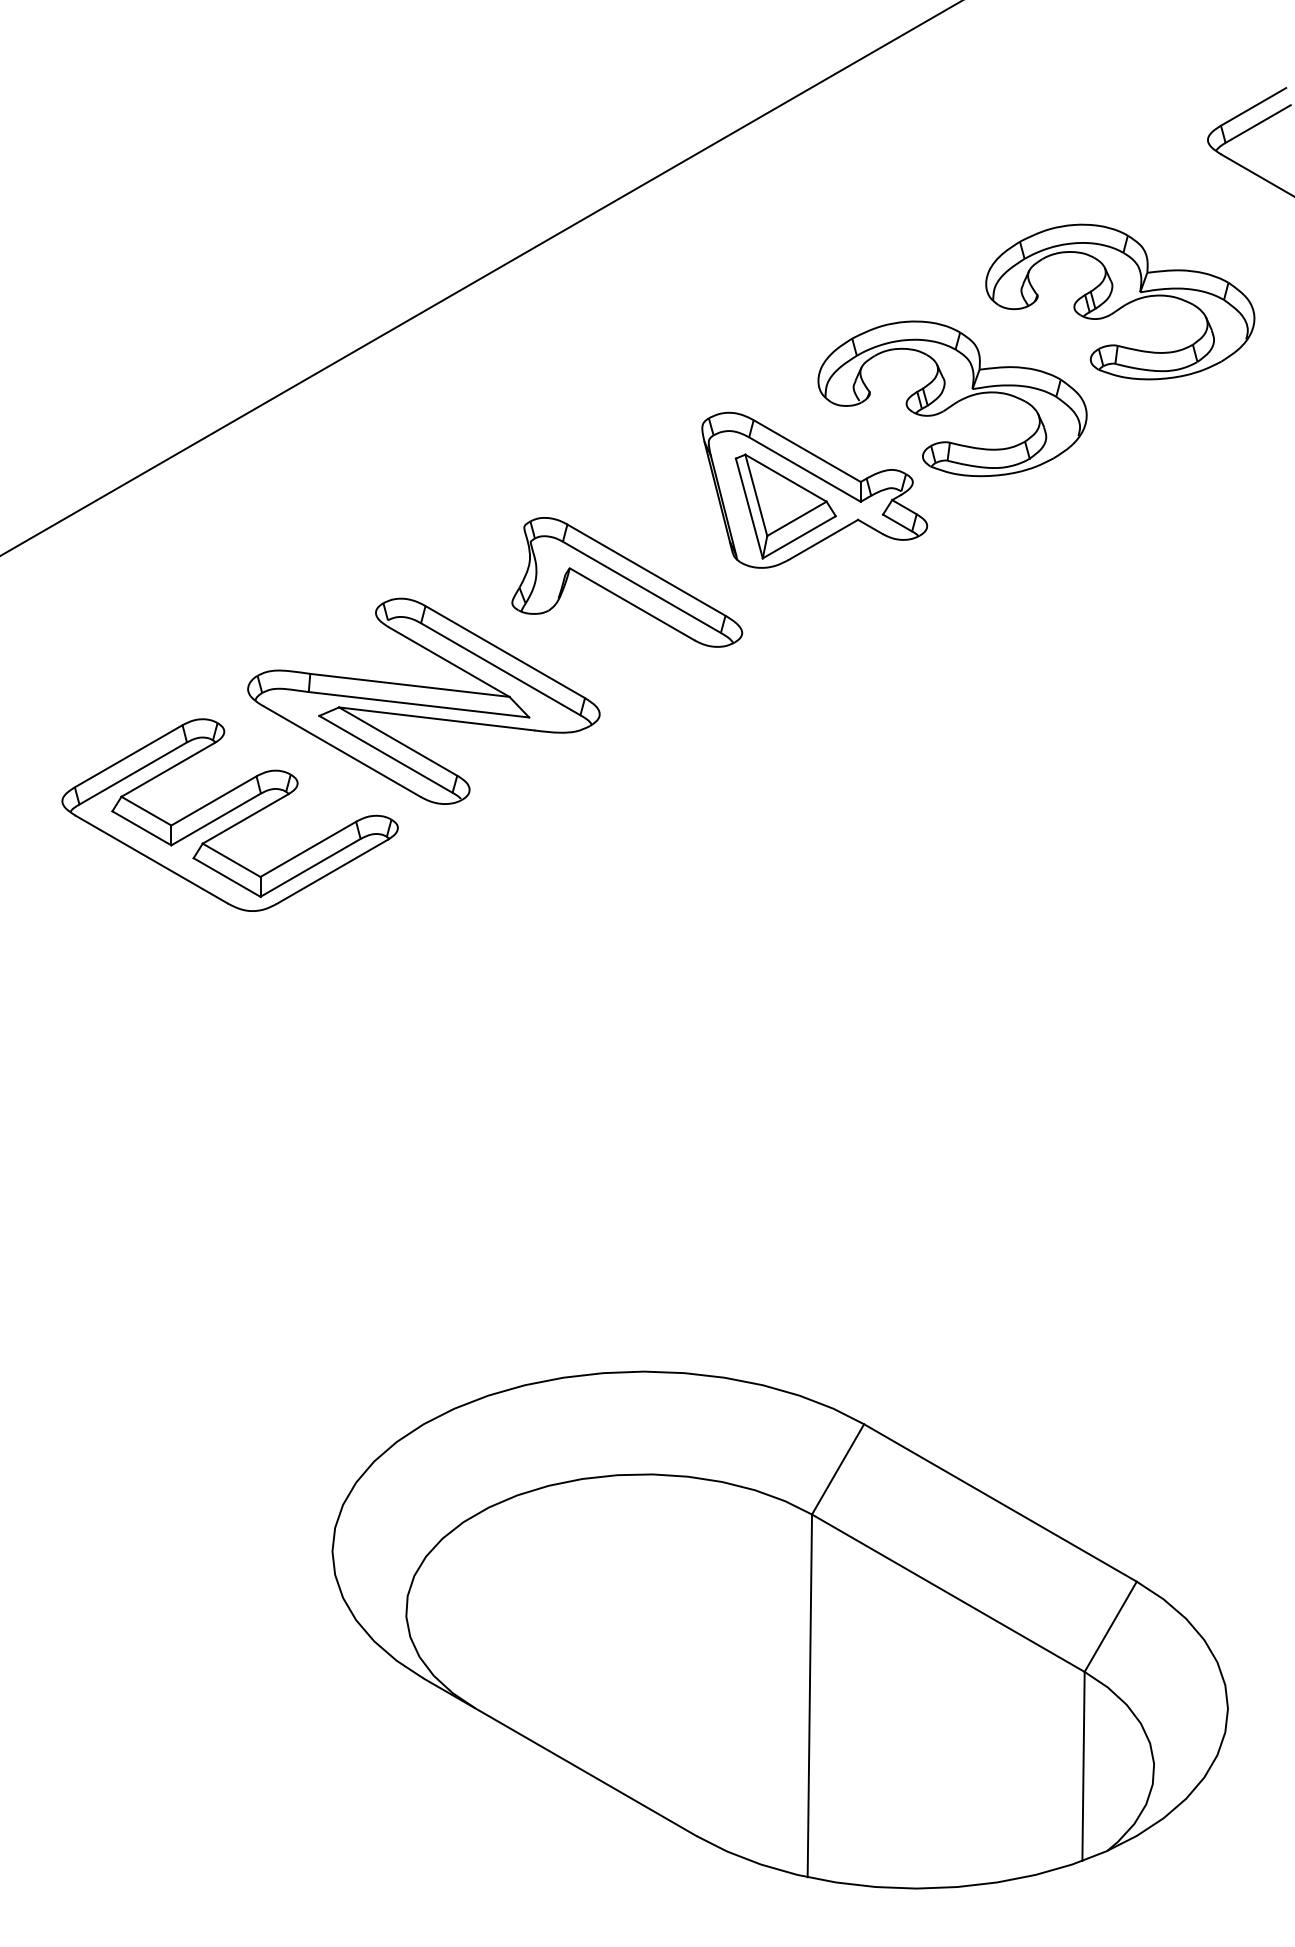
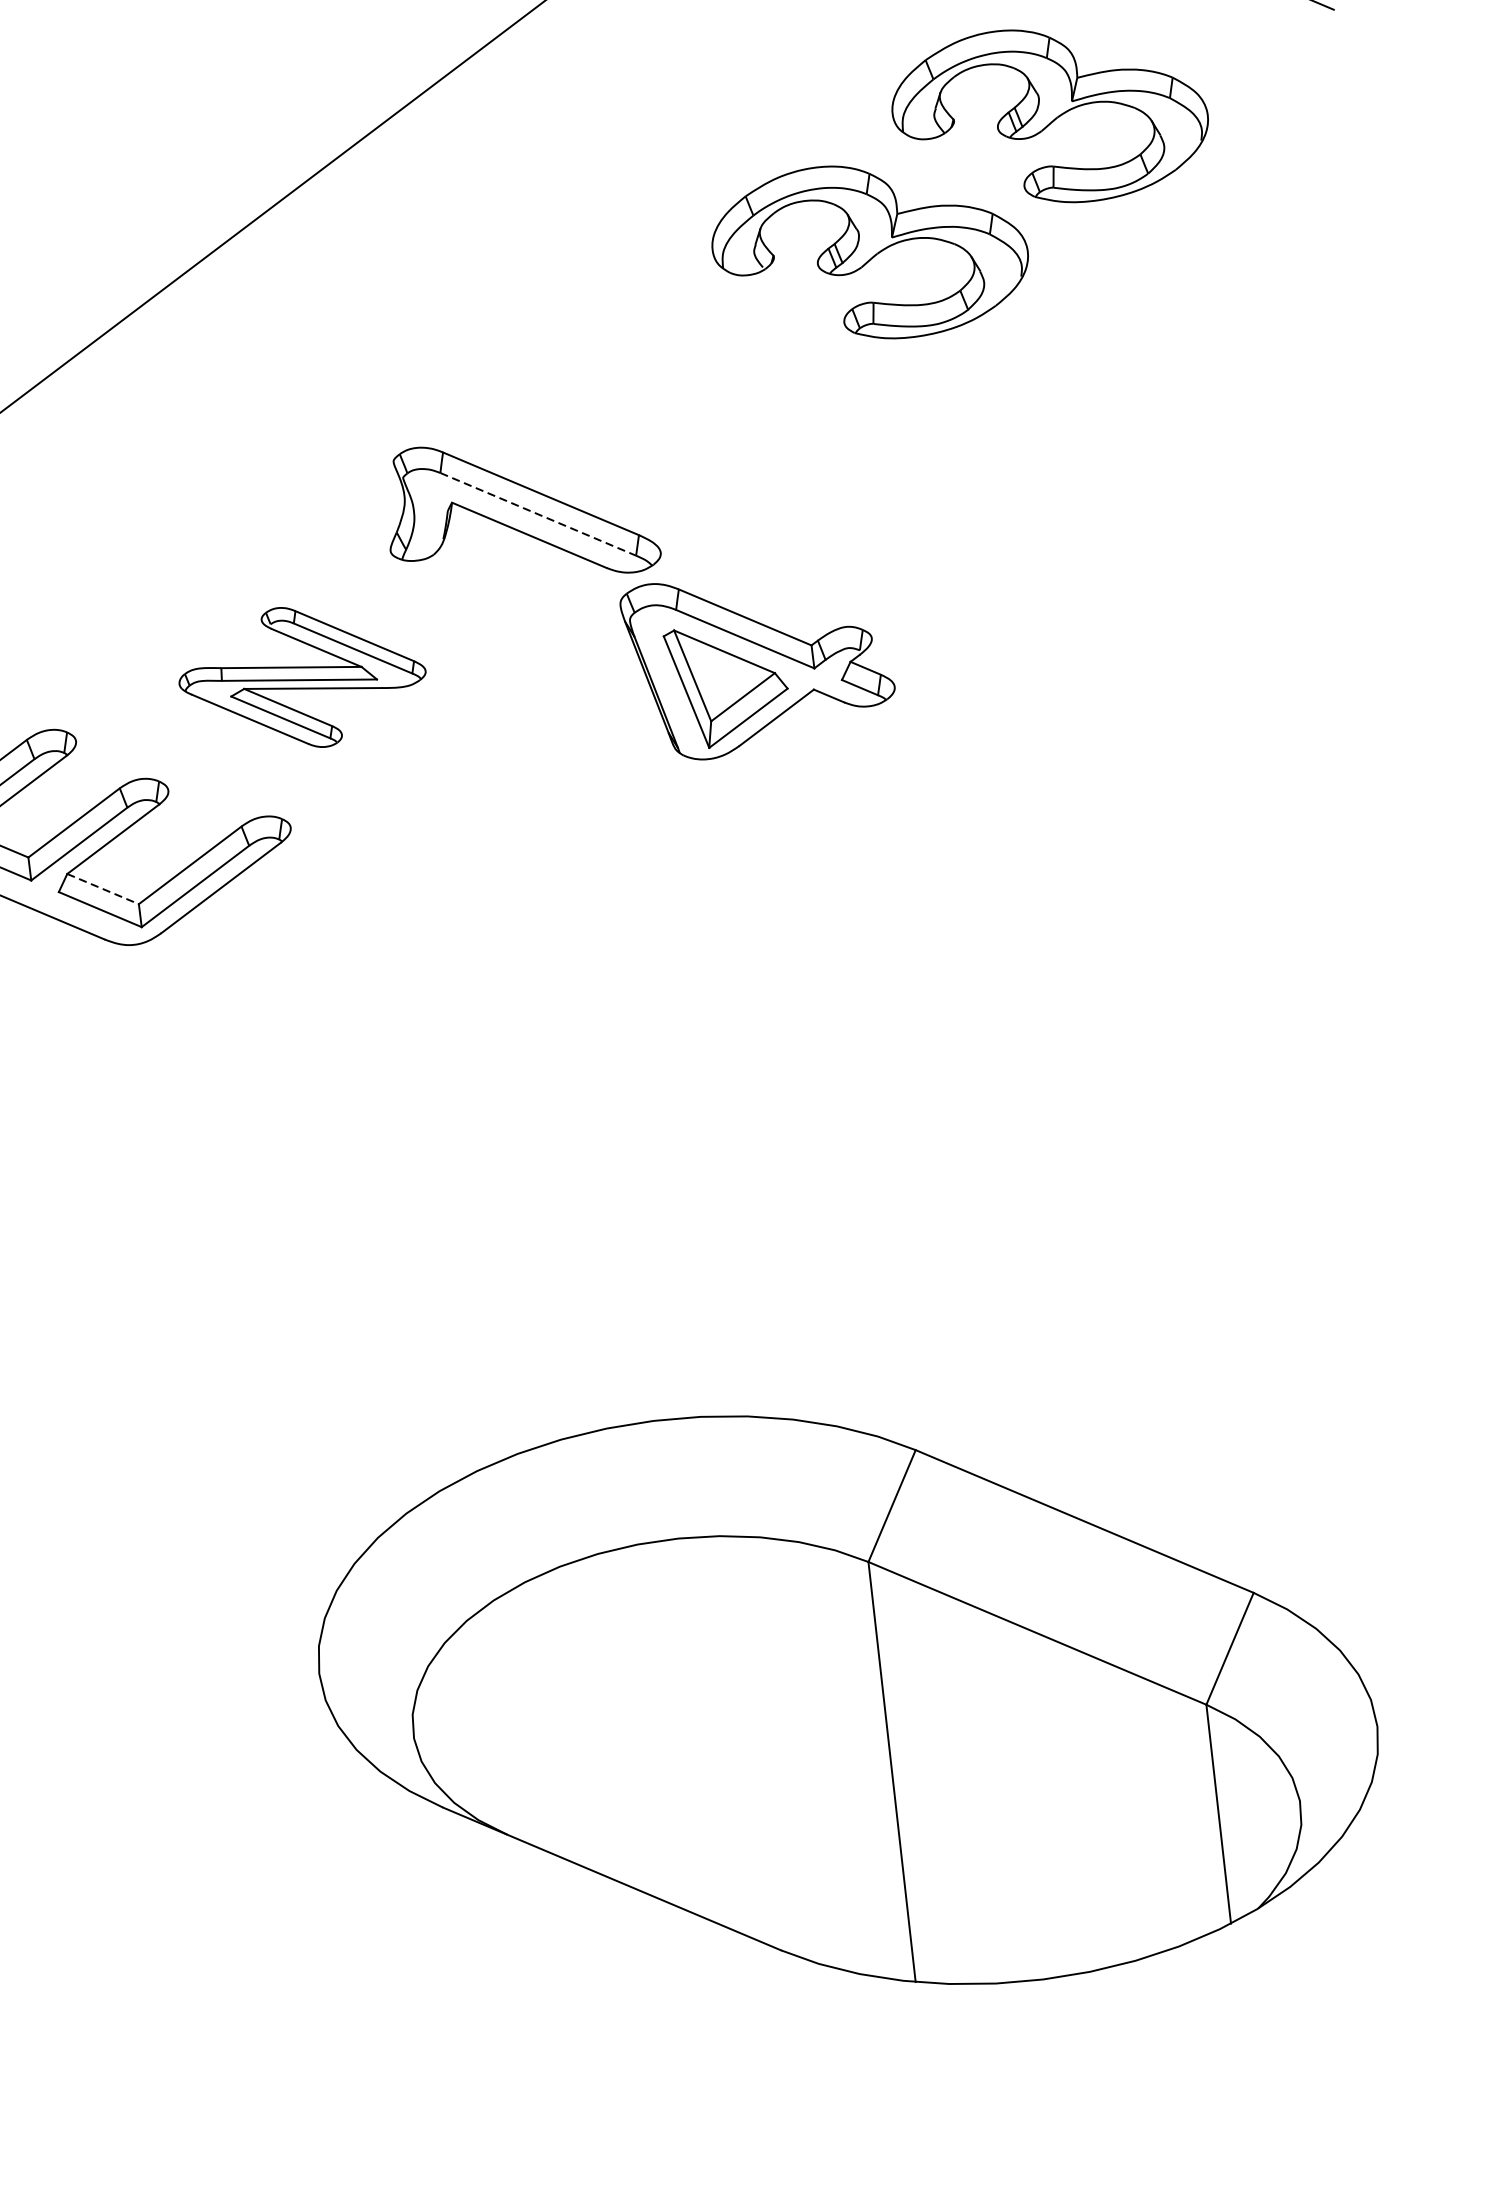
part: (814, 489) -> (759, 660), moved
line: (642, 587) -> (538, 514), solid -> dashed
part: (423, 700) -> (301, 676), size x0.6
line: (232, 860) -> (104, 889), solid -> dashed

